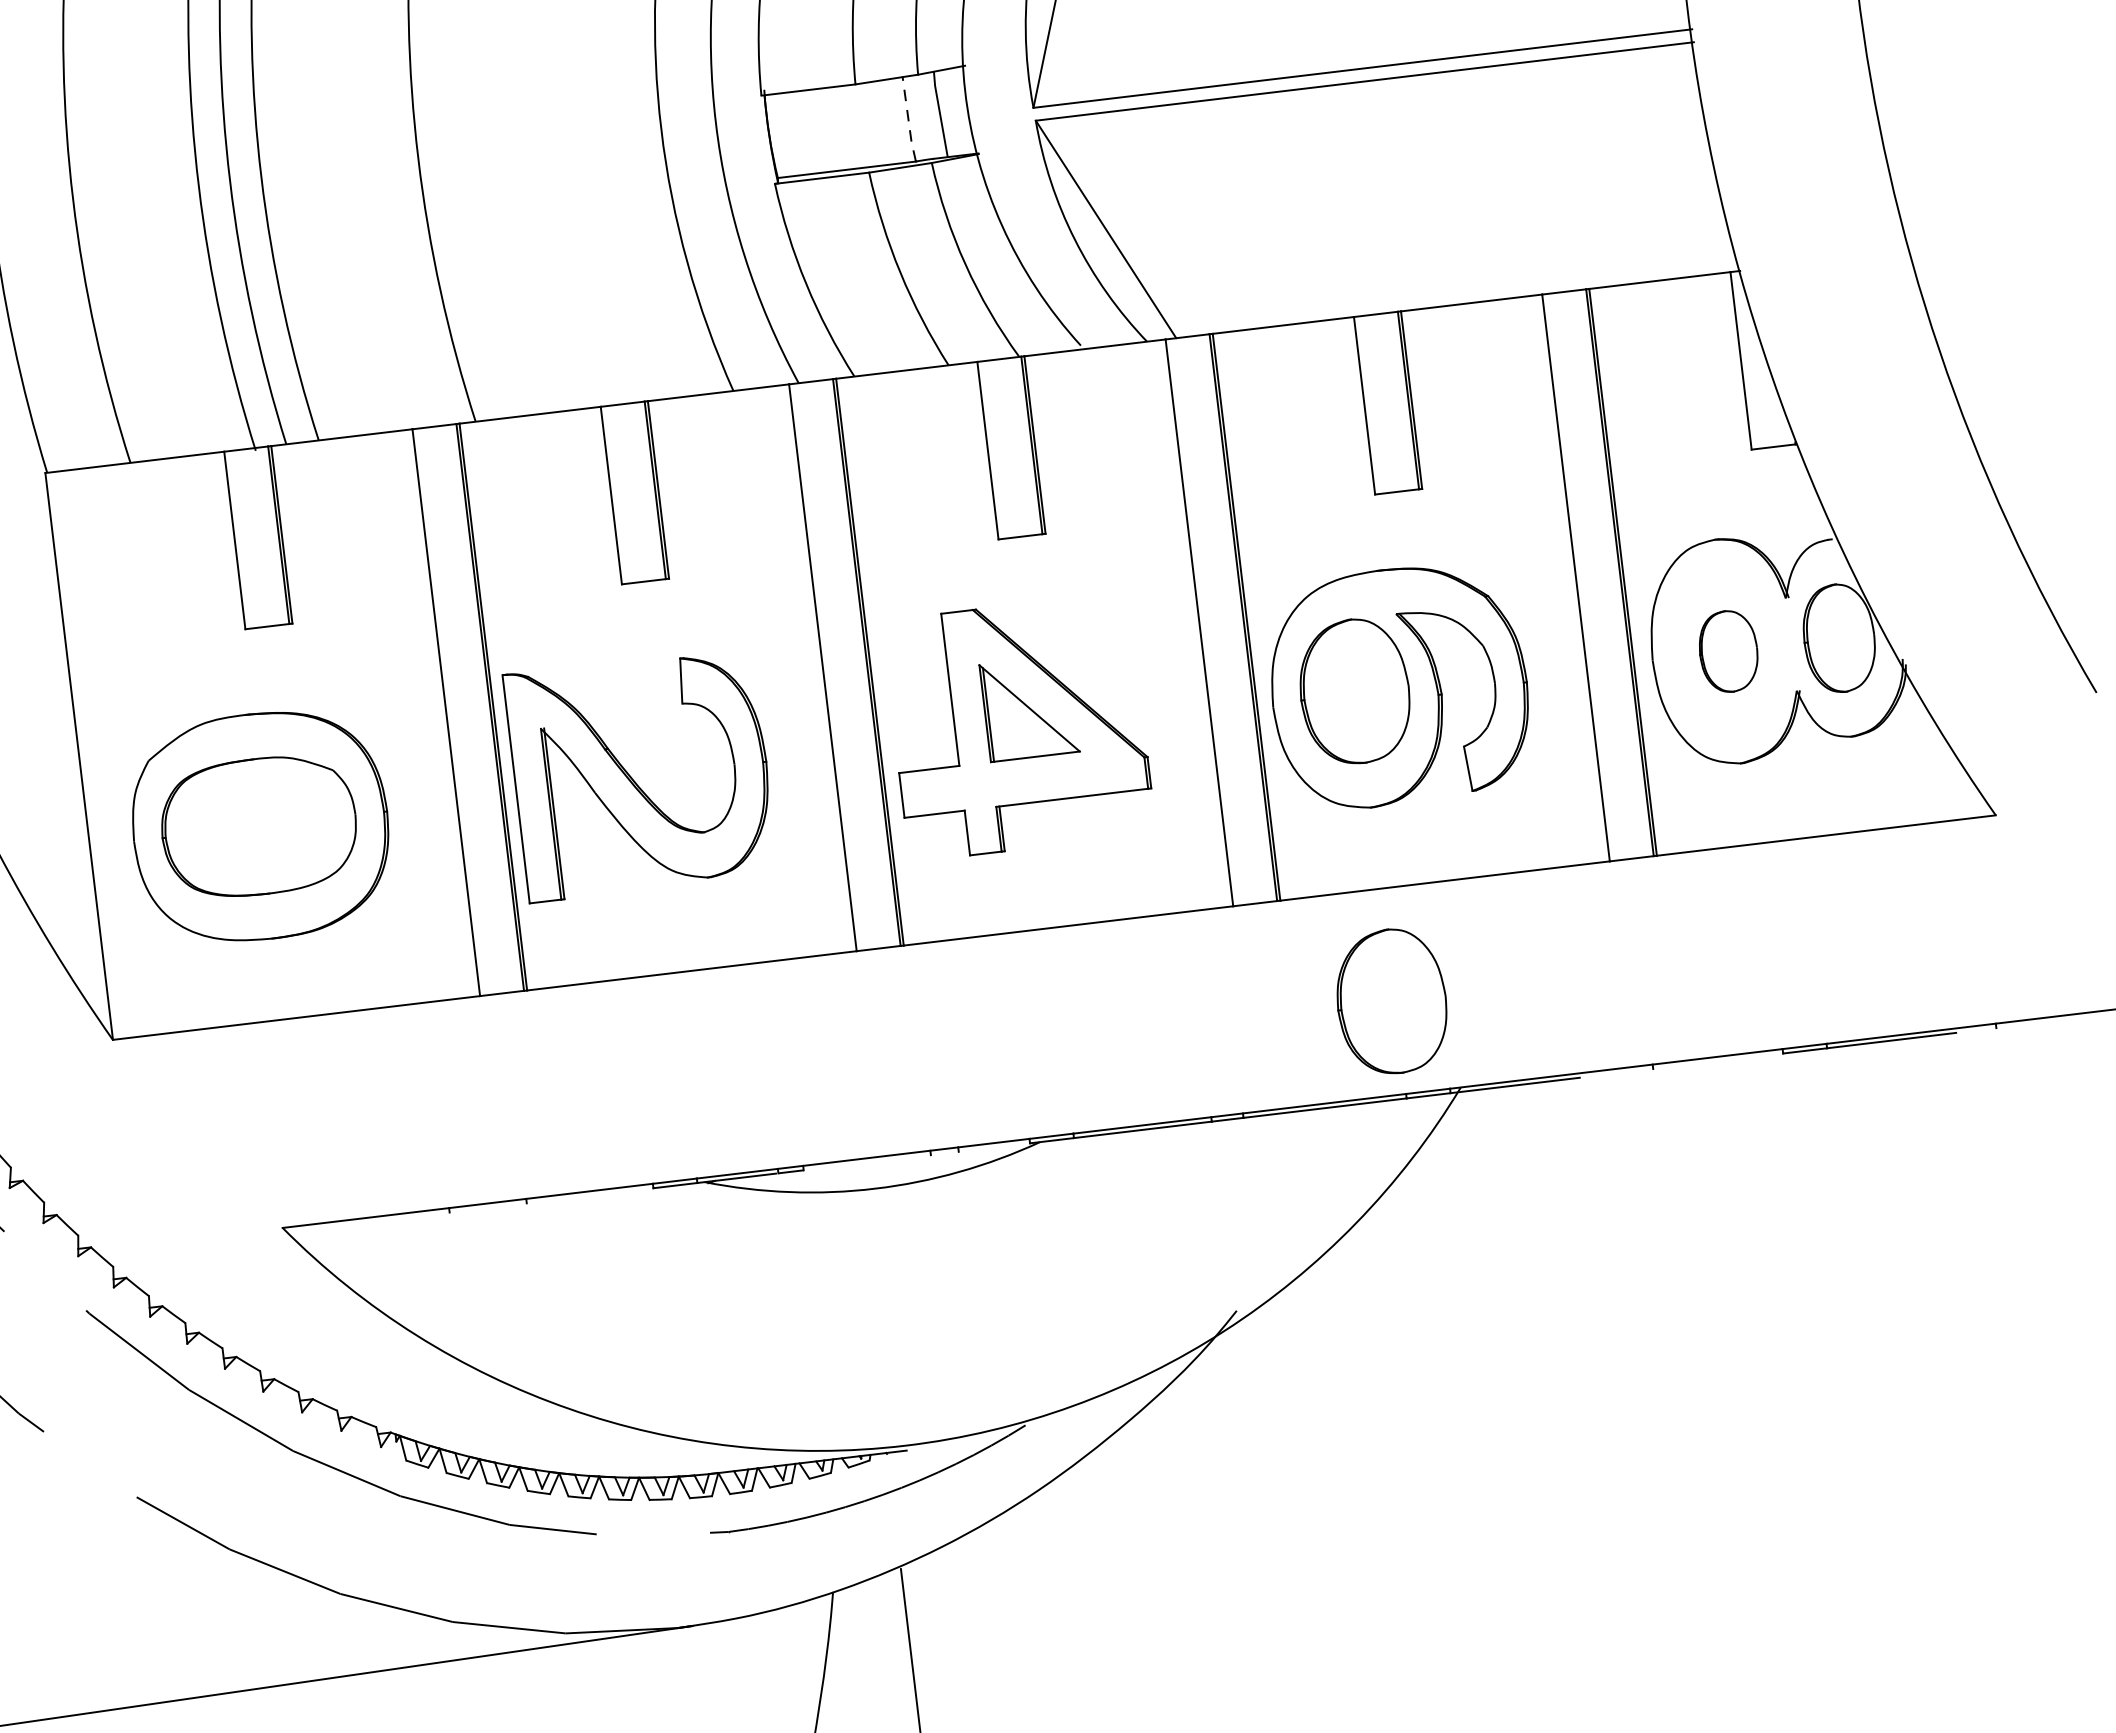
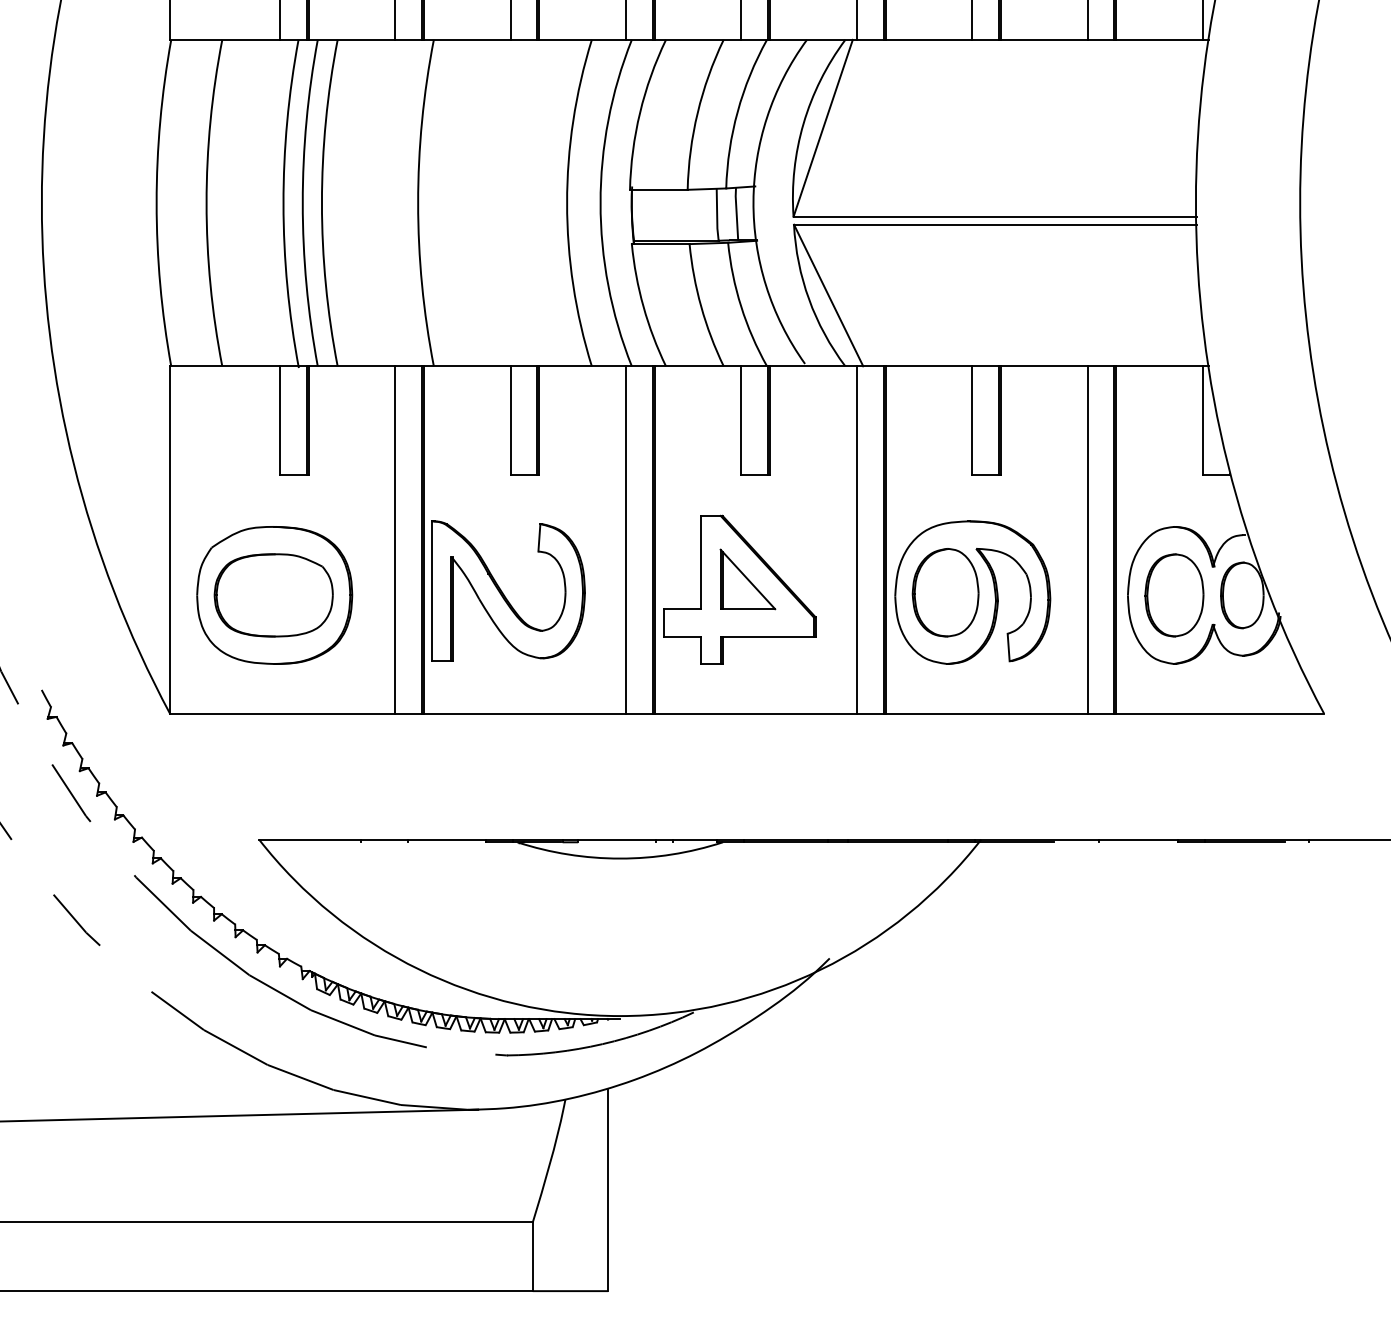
line: (908, 118) -> (717, 214), dashed -> solid
part: (1728, 651) -> (1174, 595), size x1.67
part: (1391, 1001) -> (945, 782), removed

